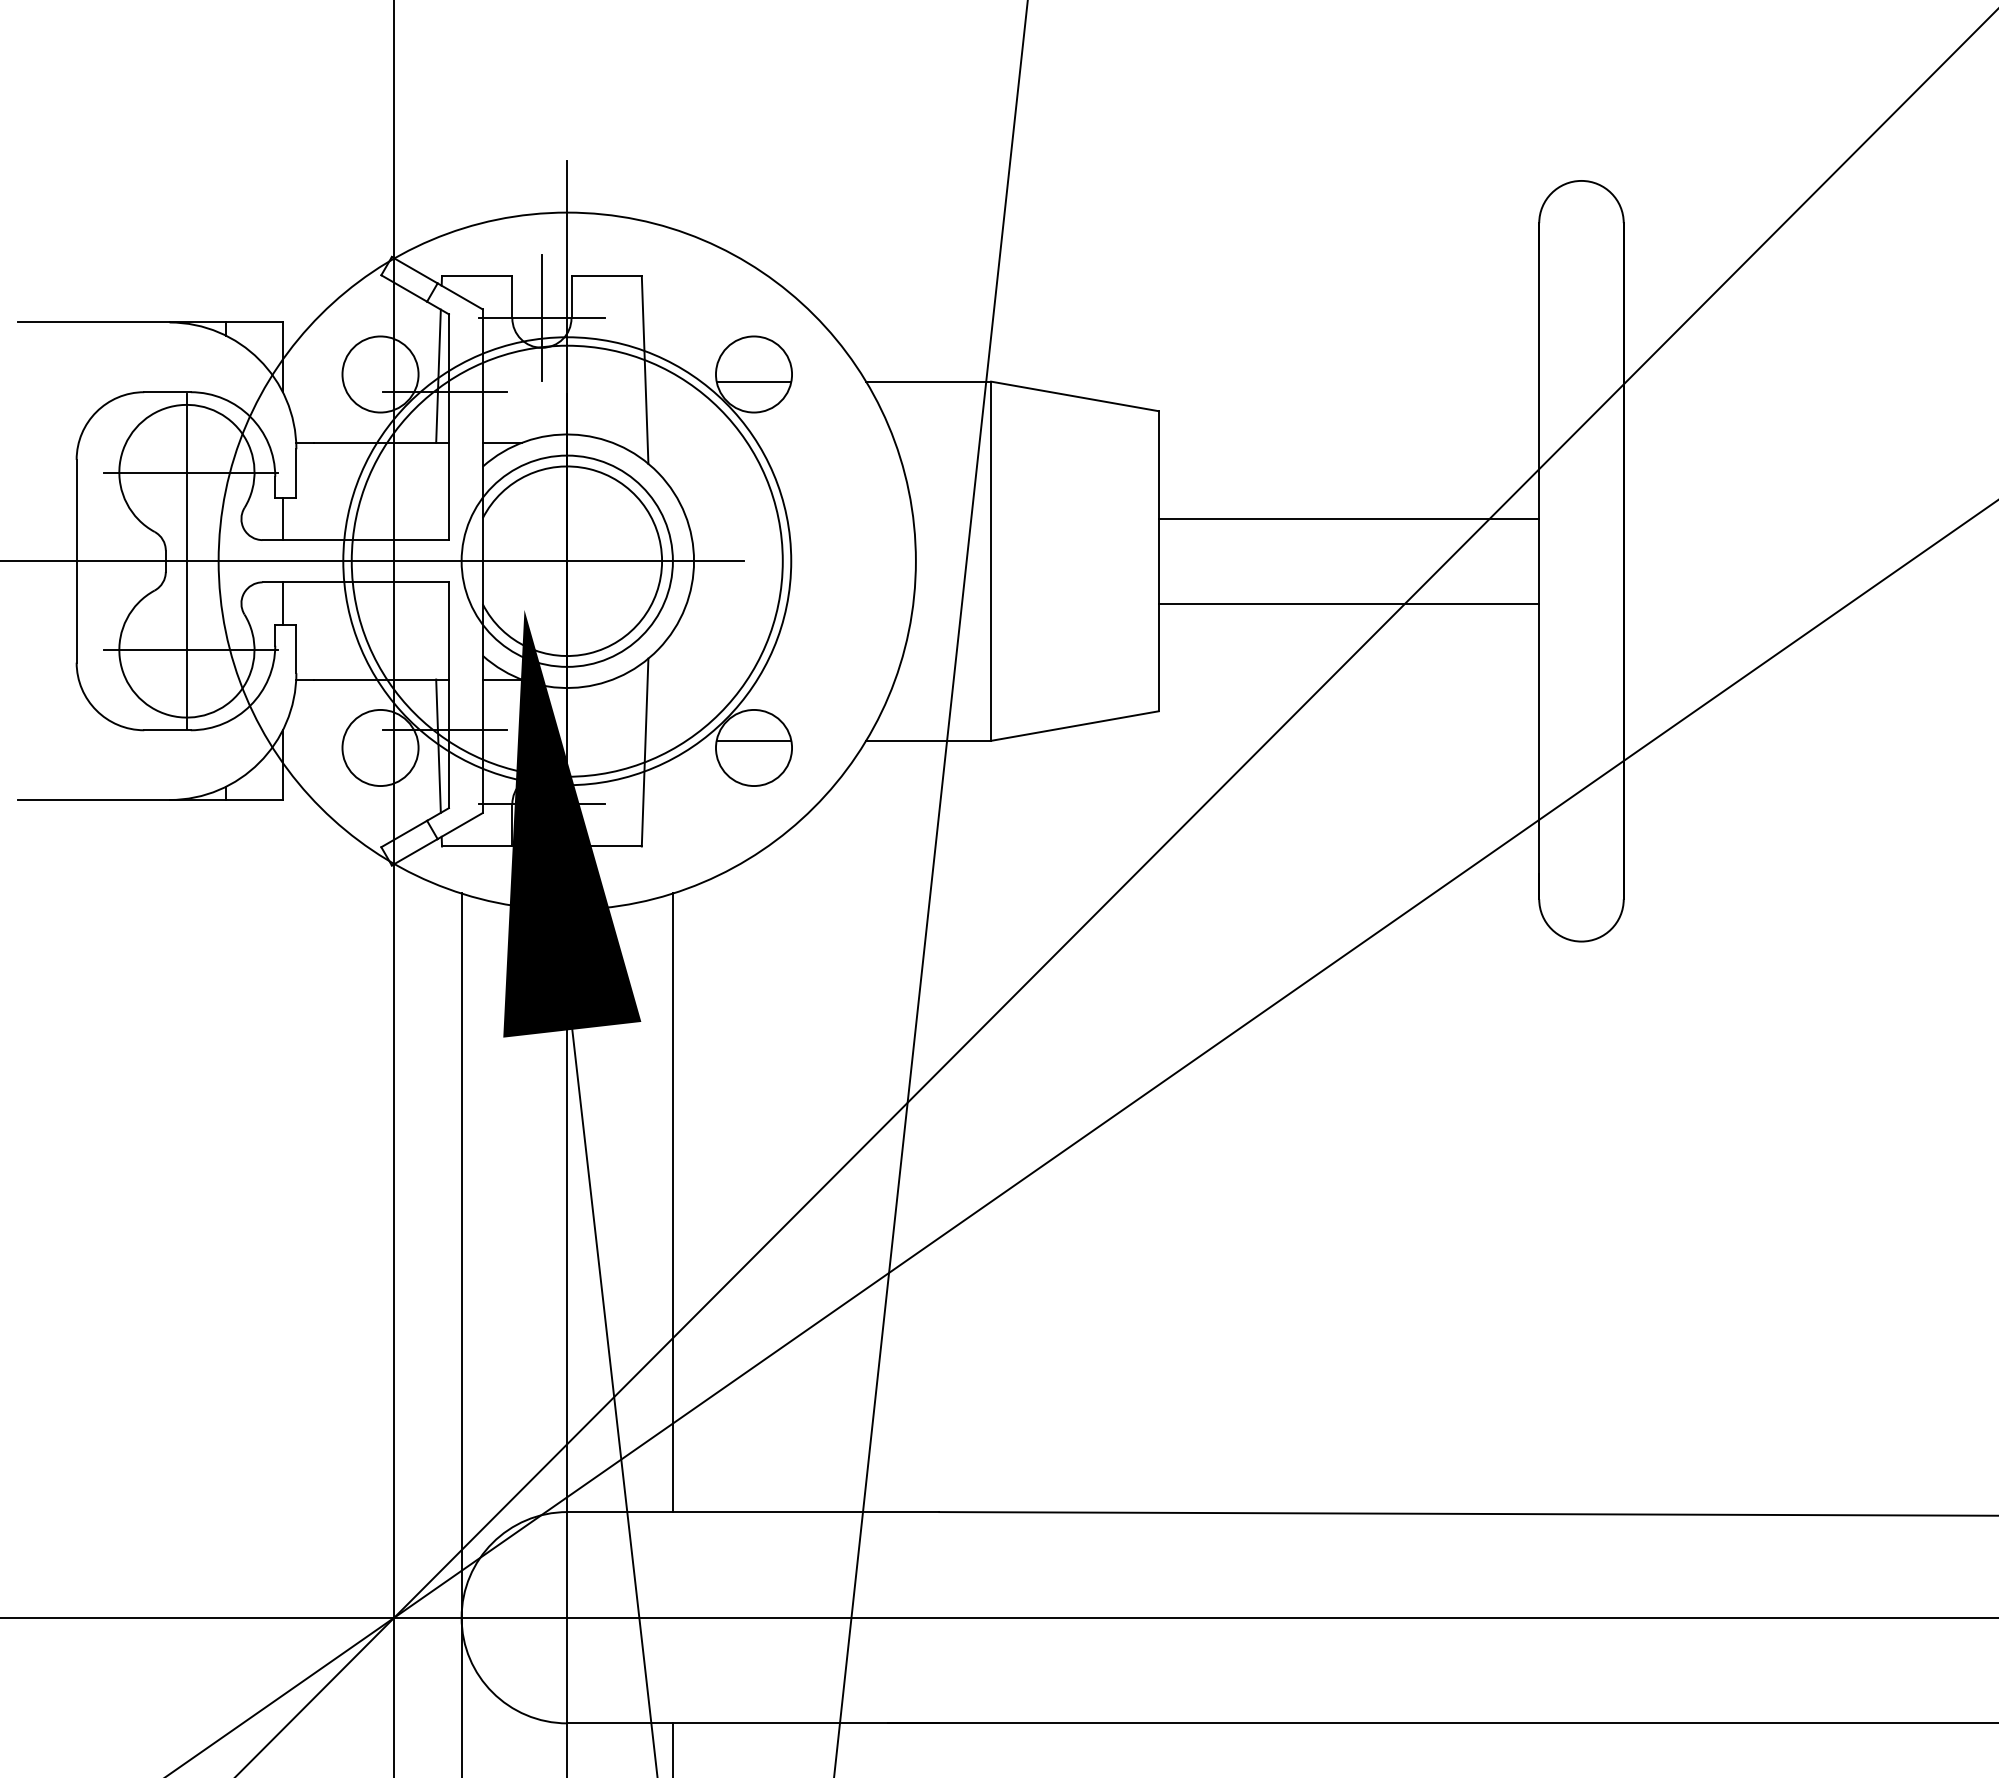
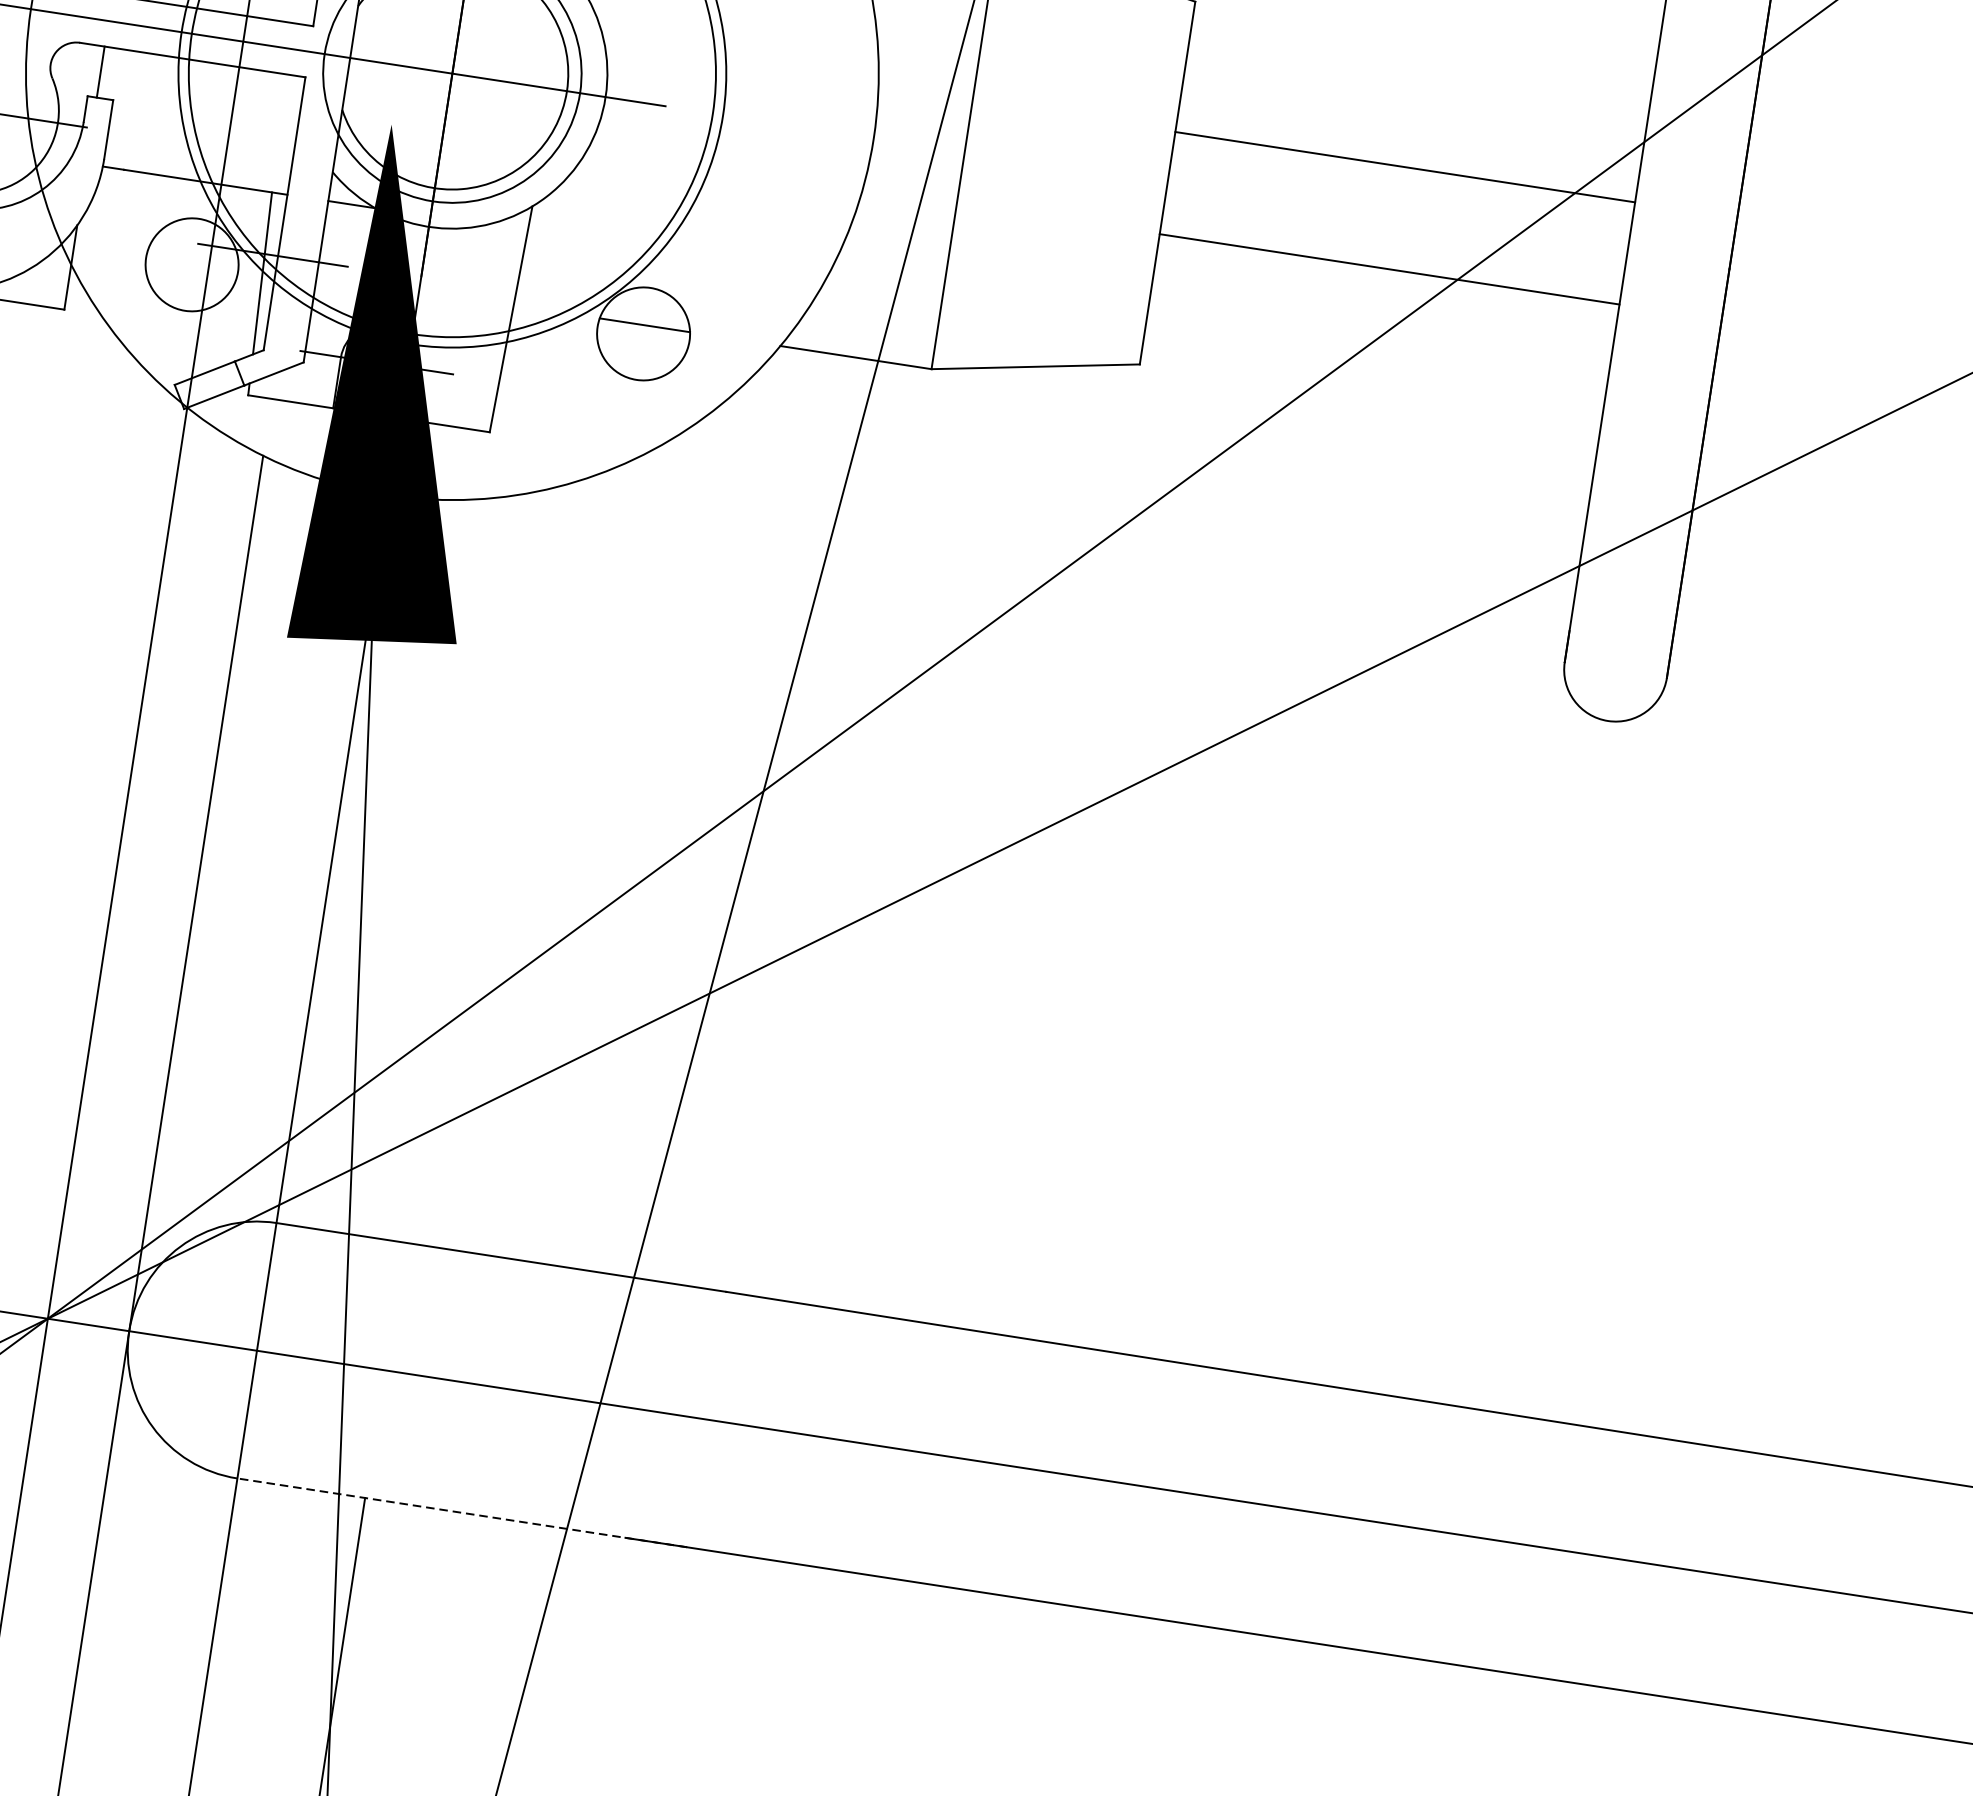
line: (672, 1202) -> (460, 868), removed
line: (752, 1723) -> (461, 1512), solid -> dashed

